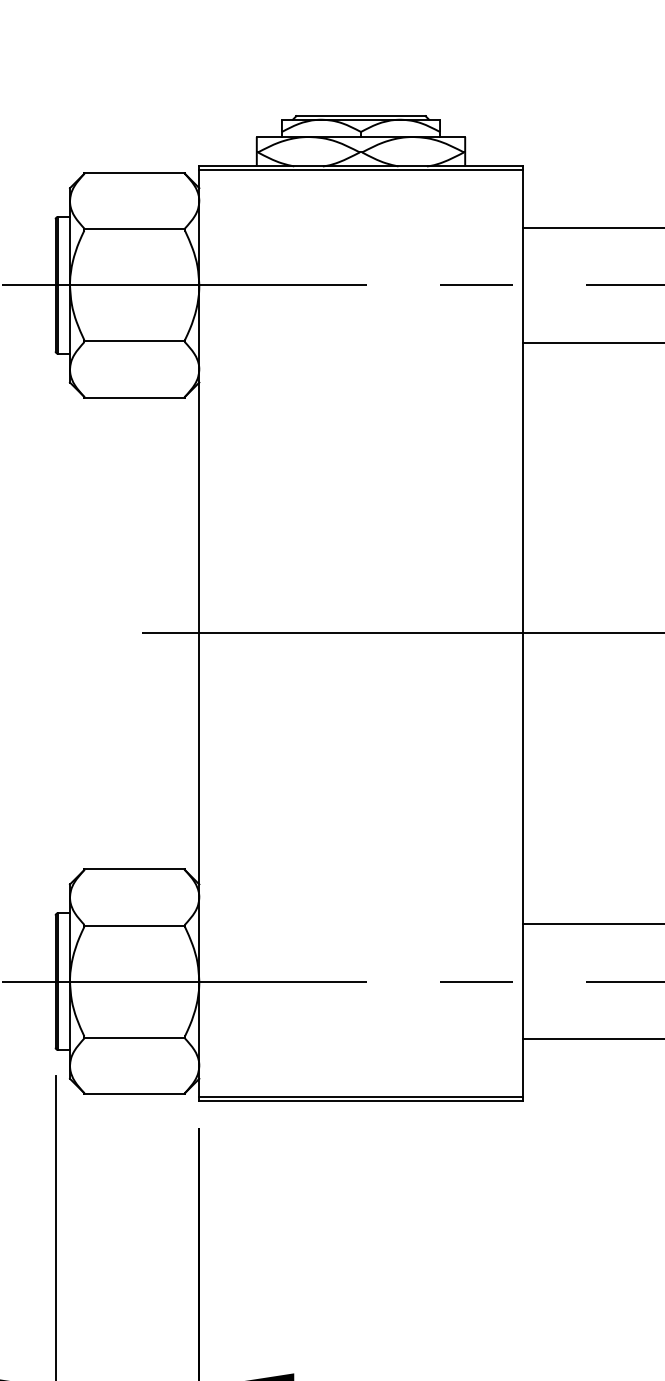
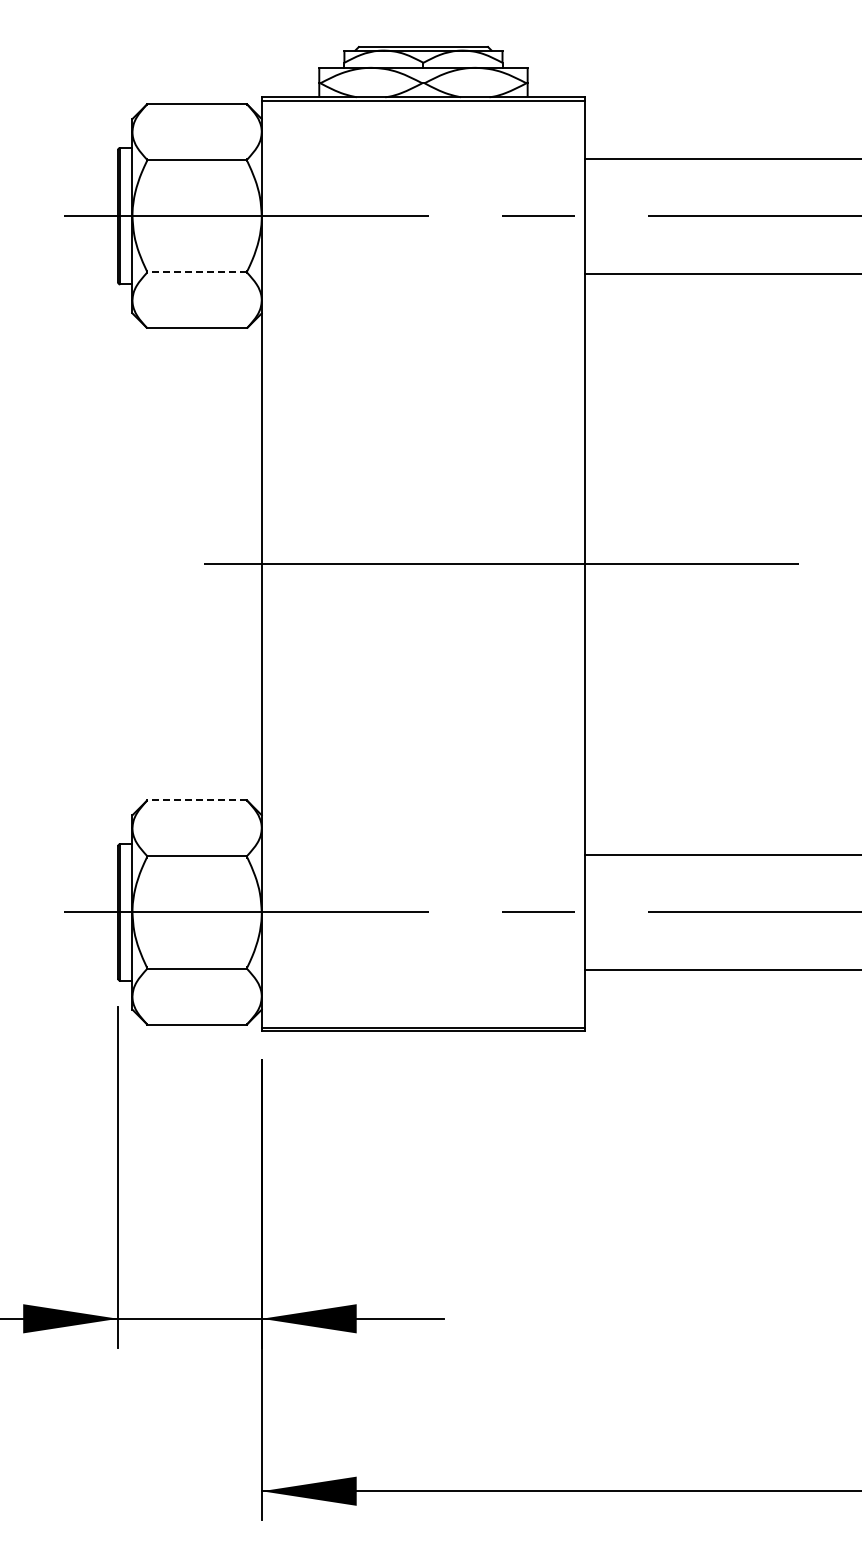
line: (134, 341) -> (196, 272), solid -> dashed
line: (134, 869) -> (196, 800), solid -> dashed

